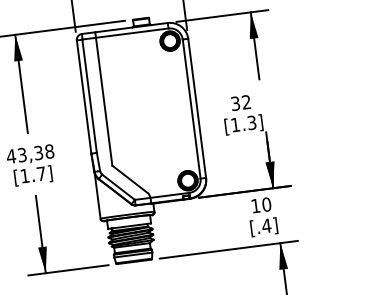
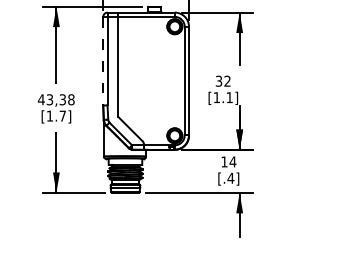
line: (84, 97) -> (103, 61), solid -> dashed
text: (251, 122) -> (229, 97), [1.3] -> [1.1]
text: (266, 204) -> (232, 161), 10 -> 14

